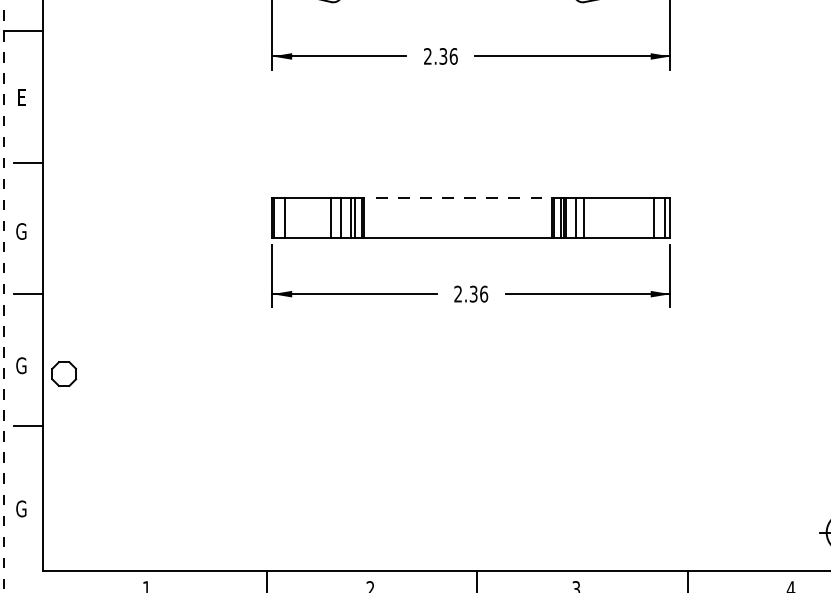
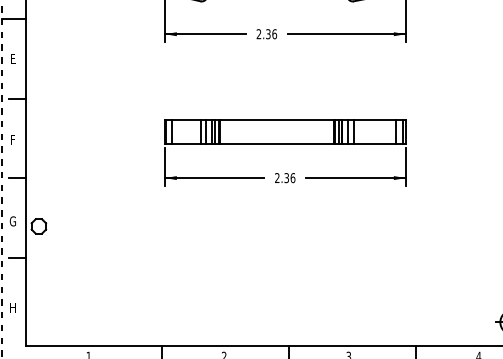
line: (458, 197) -> (277, 119), dashed -> solid
text: (20, 232) -> (12, 140), G -> F
text: (20, 509) -> (12, 308), G -> H

